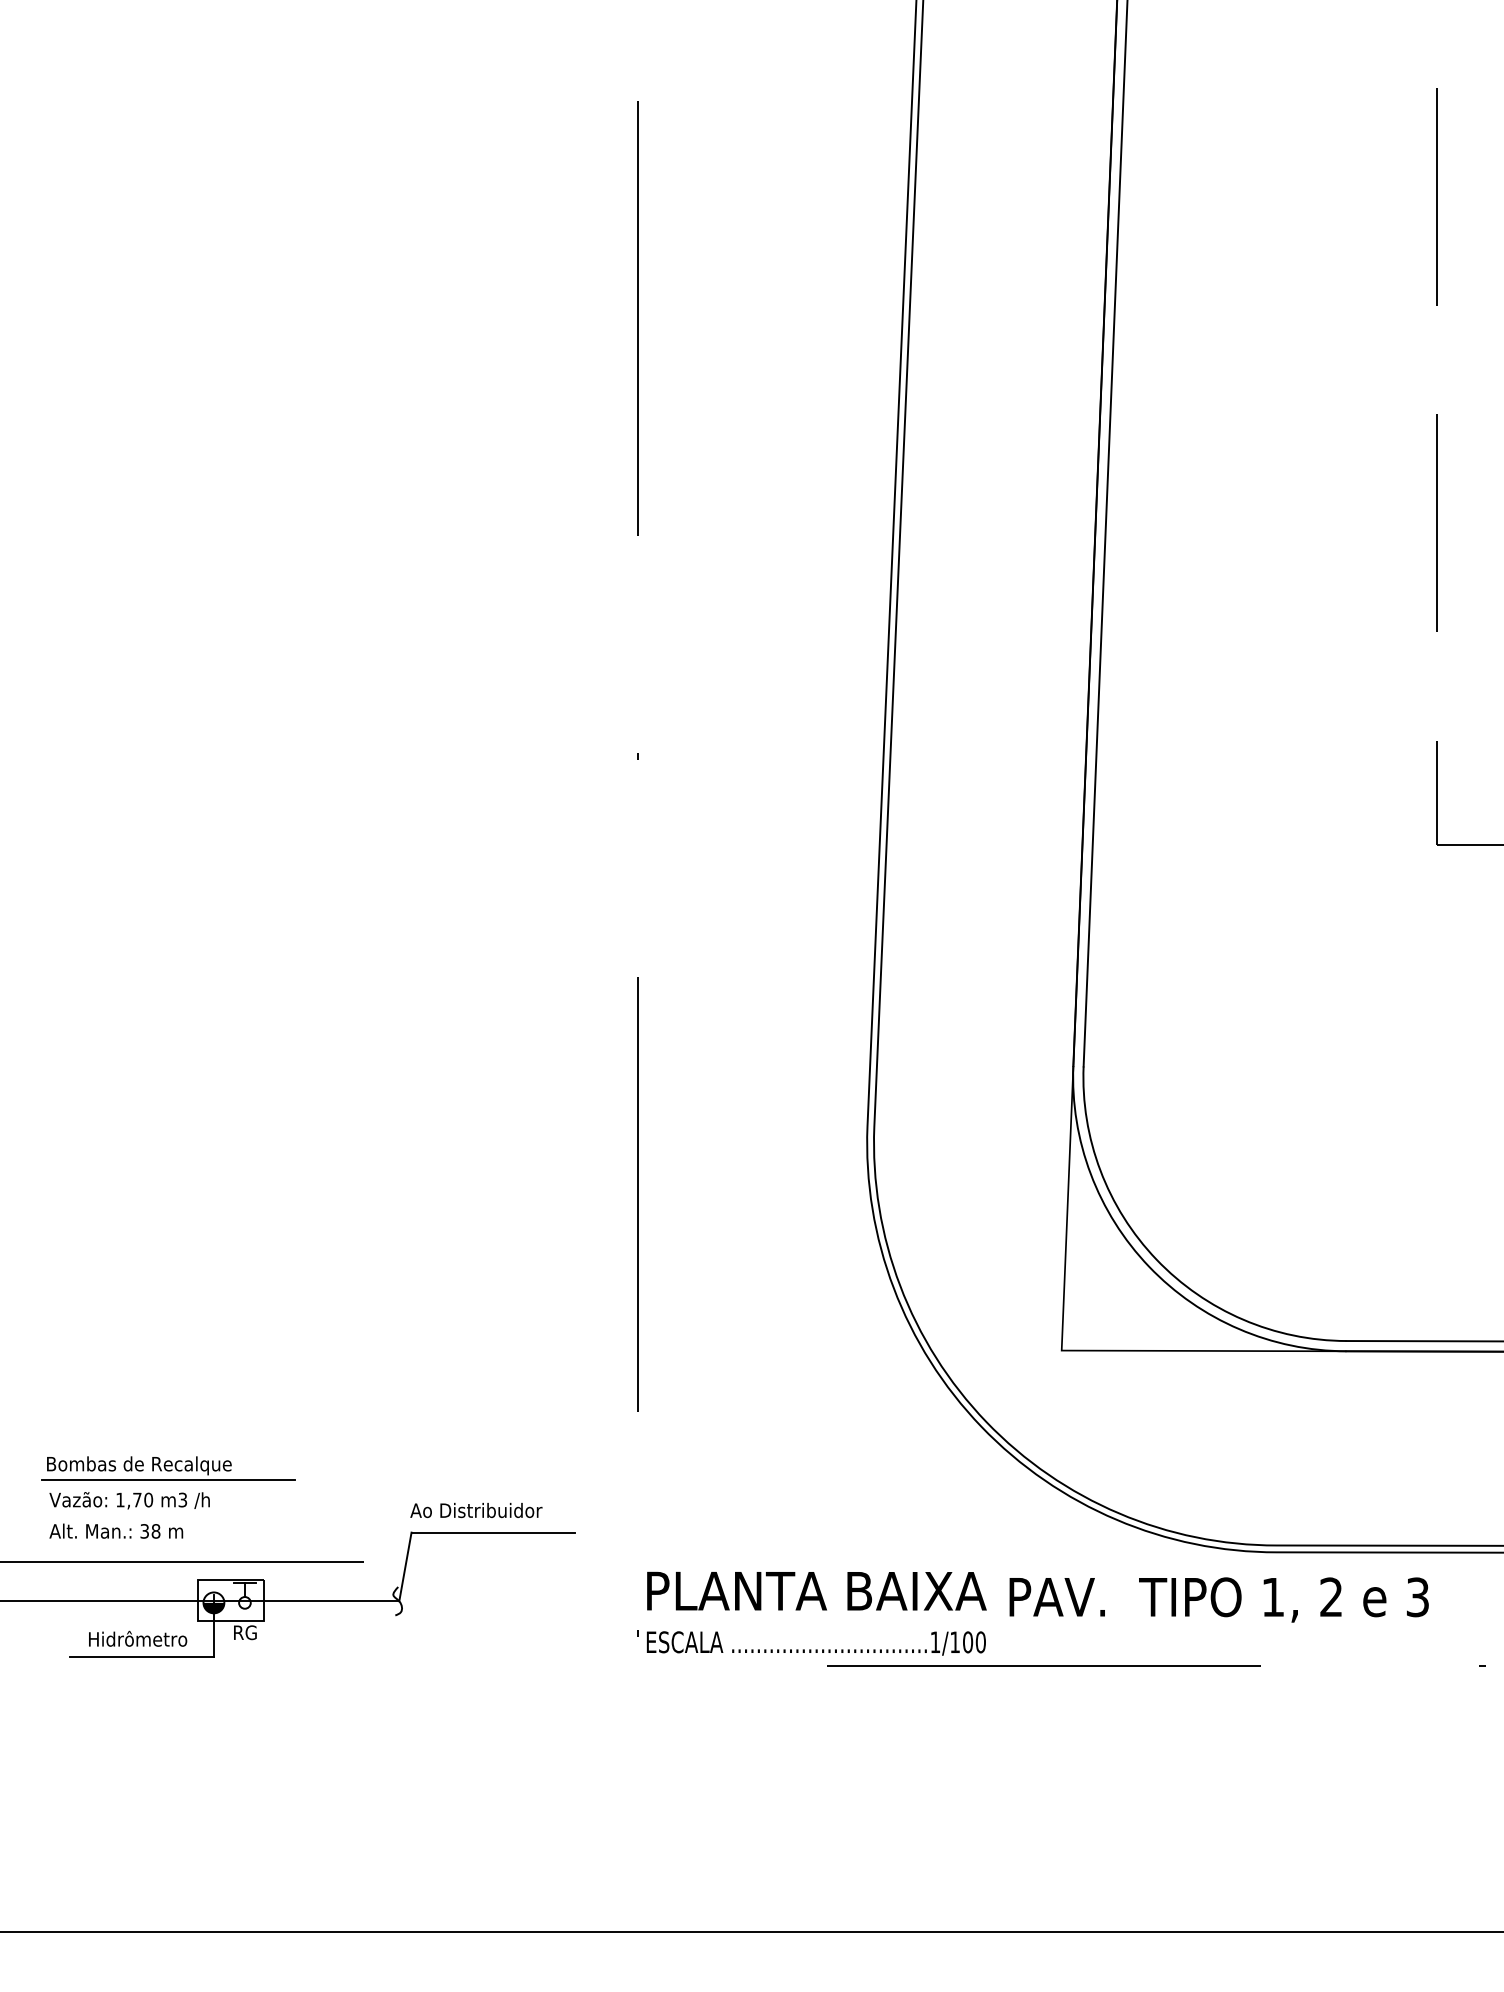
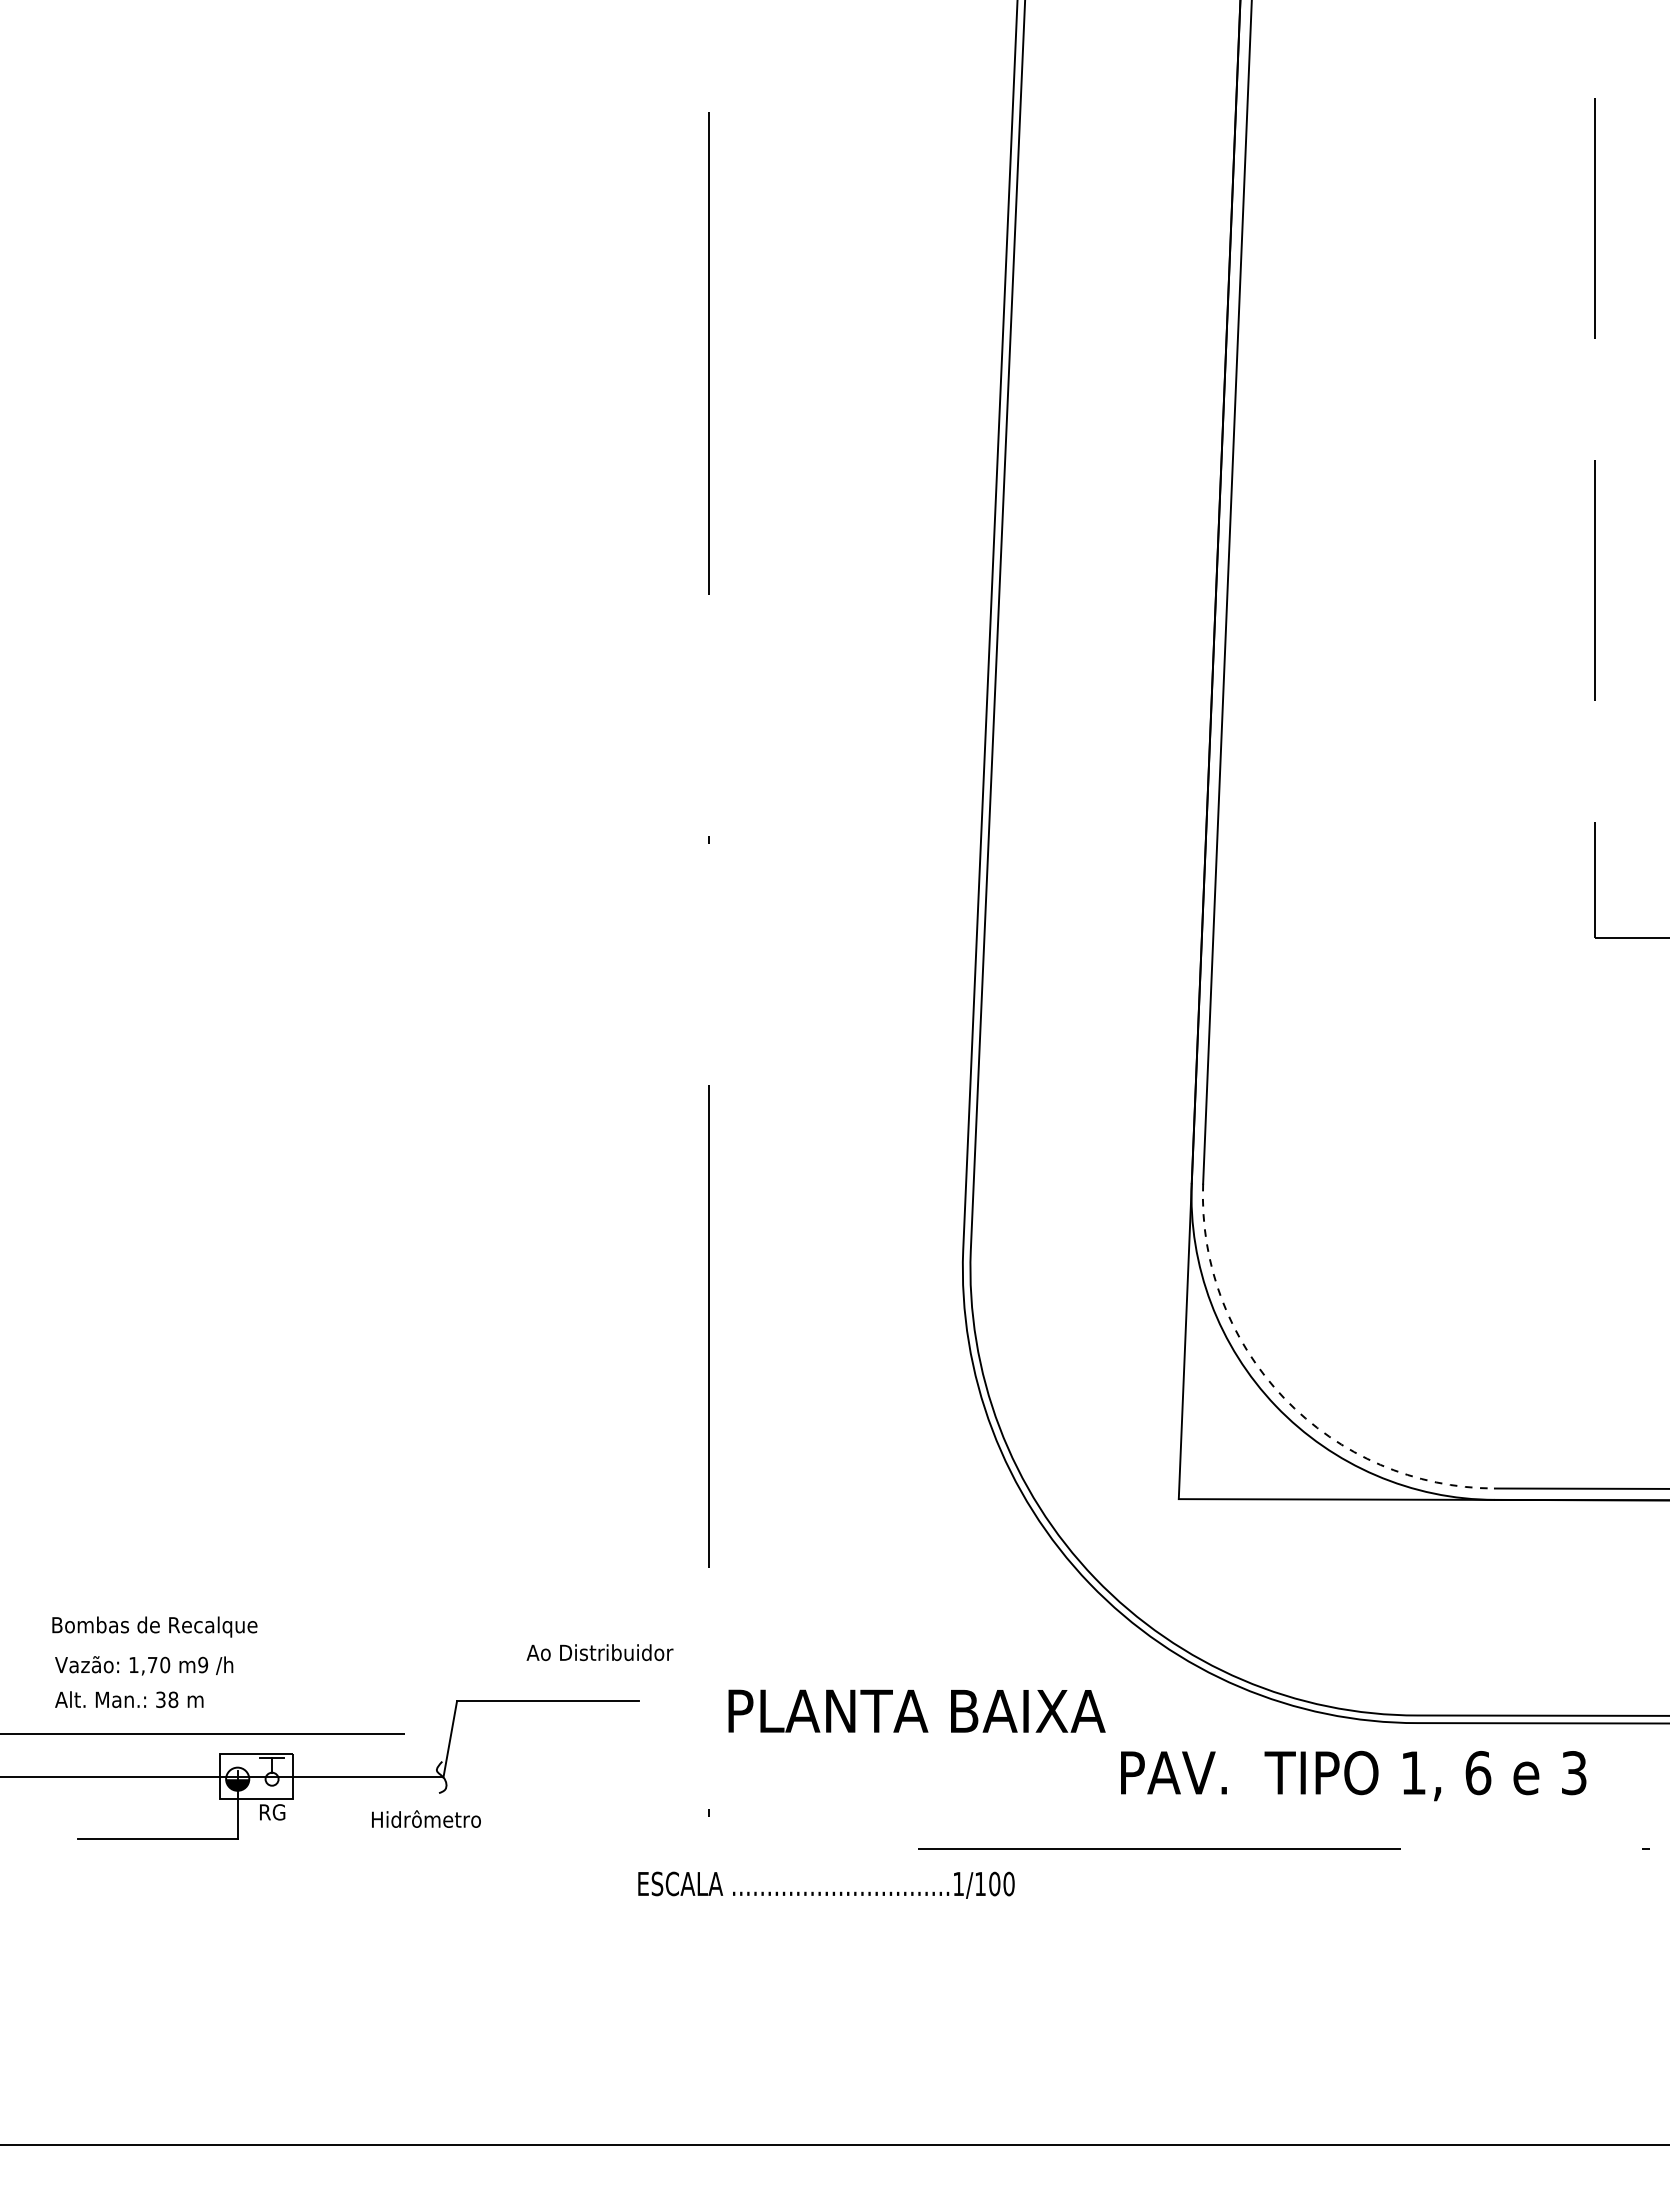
arc: (1156, 1259) -> (1284, 1398), solid -> dashed
line: (168, 1479) -> (187, 1642), removed
text: (183, 1500) -> (203, 1665), m3 -> m9
text: (475, 1510) -> (599, 1652), moved
text: (816, 1590) -> (916, 1710), moved
text: (1331, 1597) -> (1478, 1773), 2 -> 6
text: (138, 1638) -> (426, 1818), moved
text: (816, 1642) -> (826, 1884), moved

